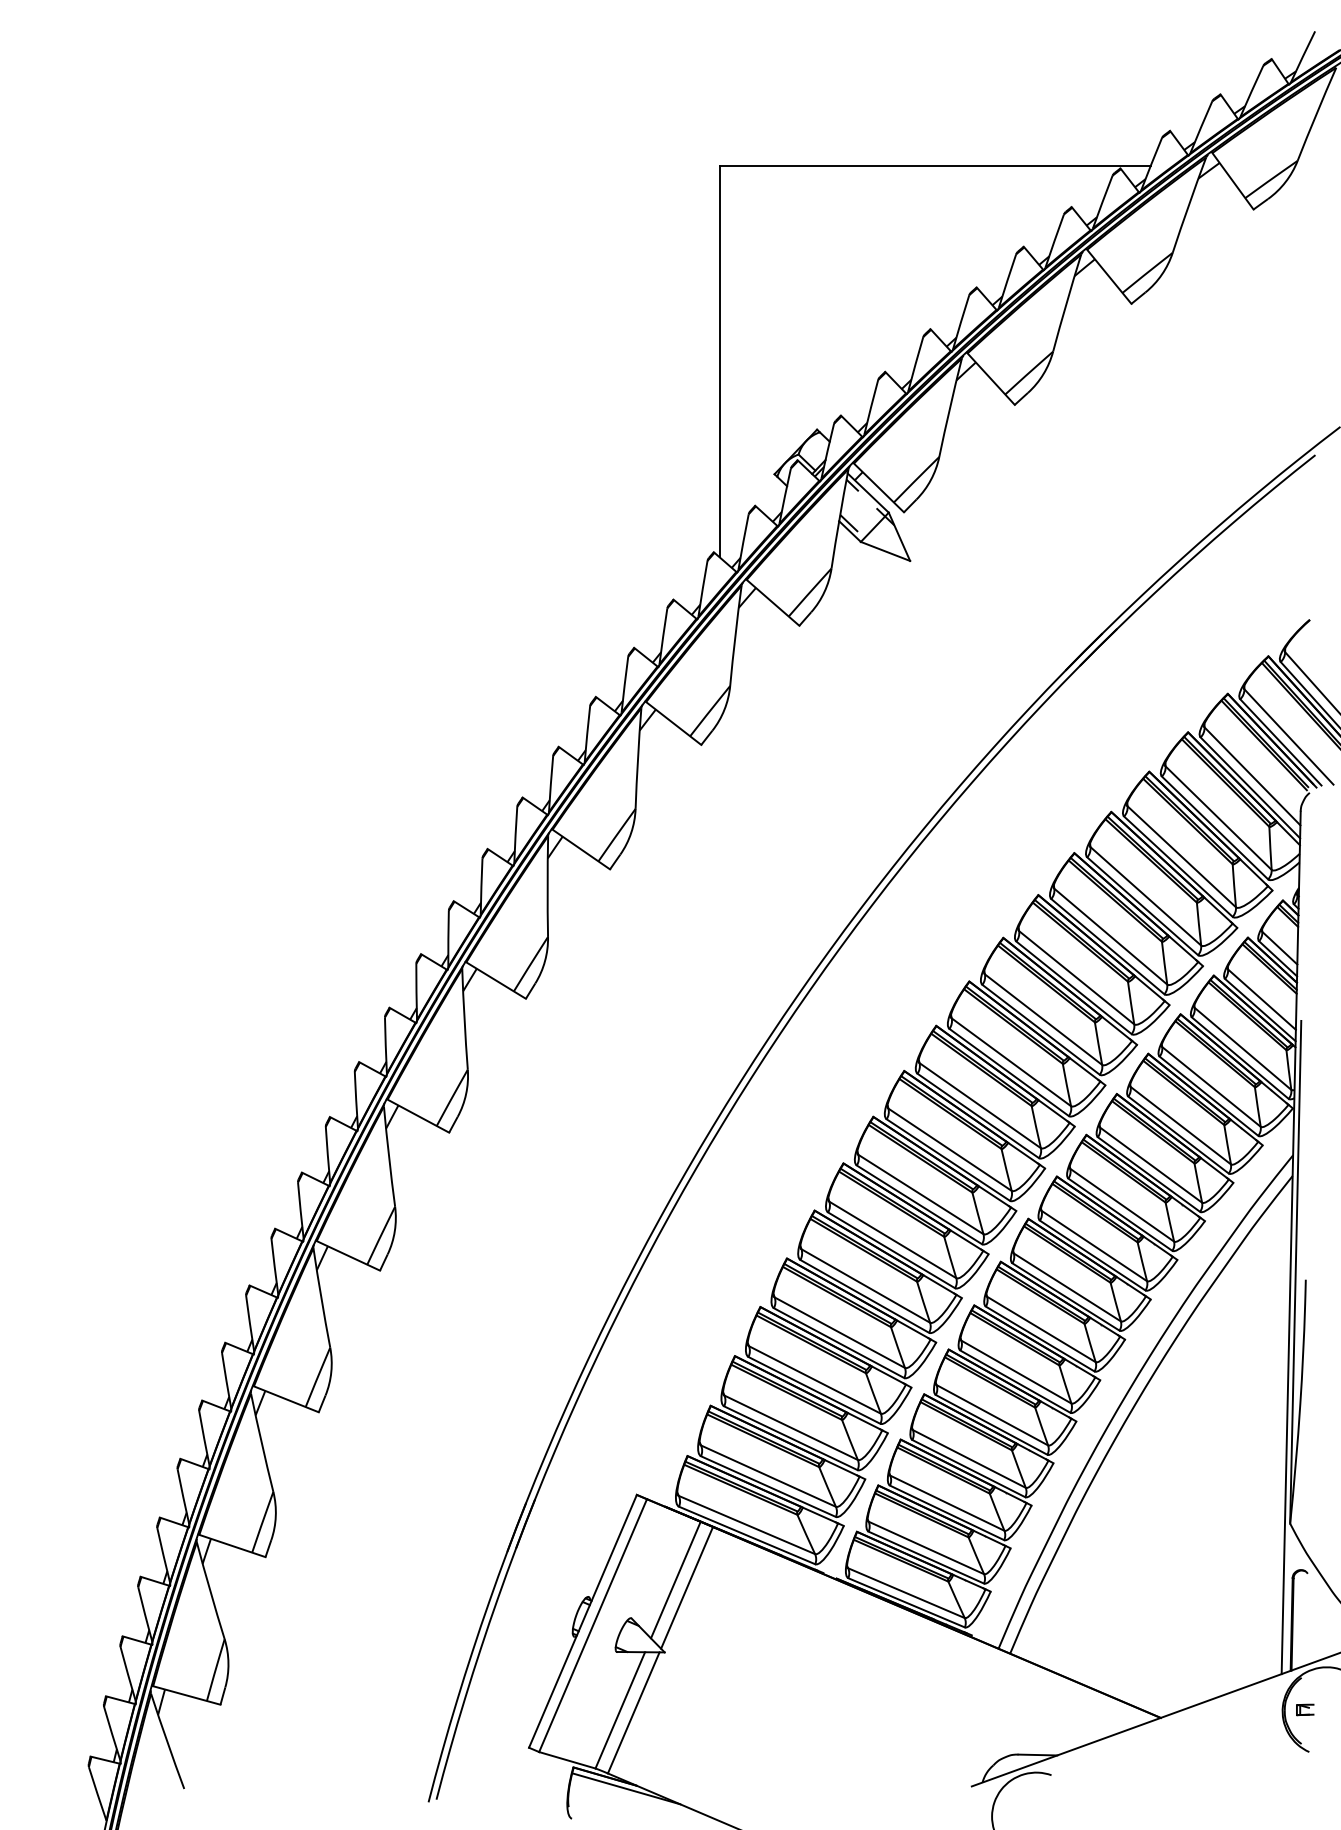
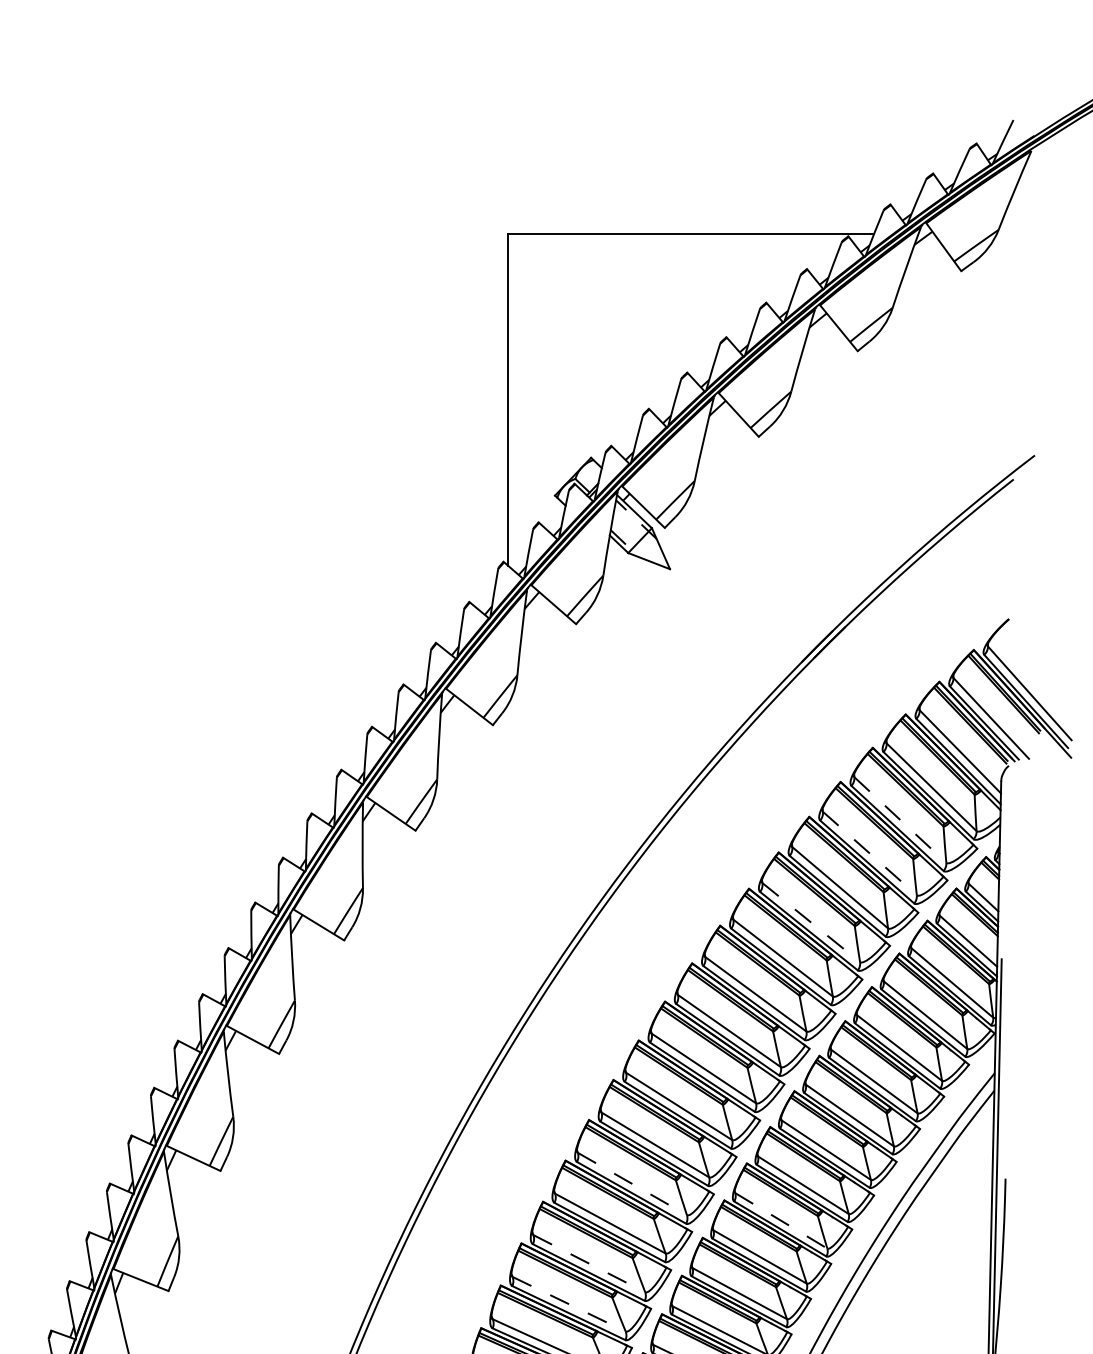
line: (1182, 857) -> (900, 820), solid -> dashed
line: (1146, 896) -> (870, 853), solid -> dashed
line: (1077, 978) -> (811, 923), solid -> dashed
line: (866, 1286) -> (633, 1184), solid -> dashed
line: (1041, 1329) -> (781, 1220), solid -> dashed
line: (815, 1380) -> (589, 1264), solid -> dashed
line: (791, 1428) -> (569, 1304), solid -> dashed

